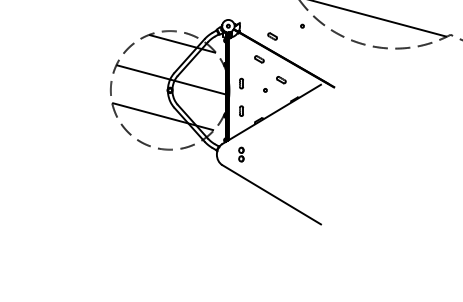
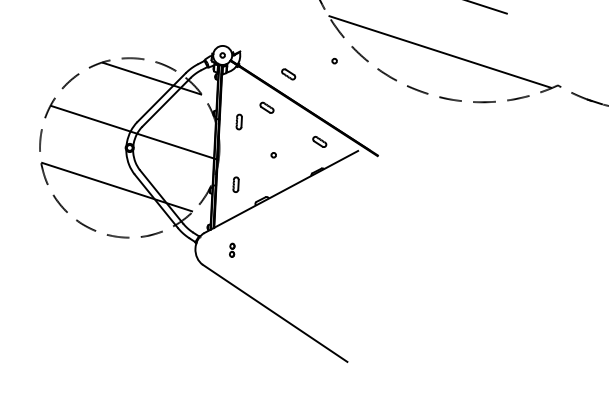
part: (281, 80) -> (319, 142), moved
part: (241, 83) -> (239, 121), moved
part: (240, 154) -> (231, 250), size x0.62

